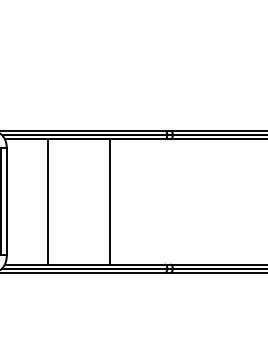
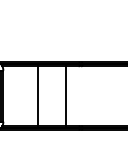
line: (49, 202) -> (38, 96), moved
line: (109, 202) -> (66, 96), moved

